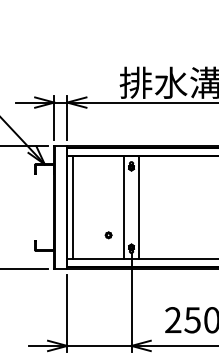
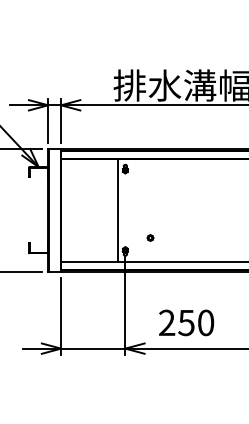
line: (72, 206) -> (66, 209), removed
line: (139, 206) -> (133, 209), removed
part: (108, 234) -> (150, 237), moved

